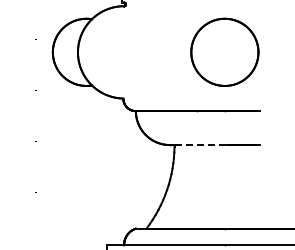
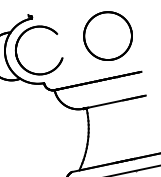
part: (98, 37) -> (17, 44), added
line: (201, 145) -> (105, 104), dashed -> solid

